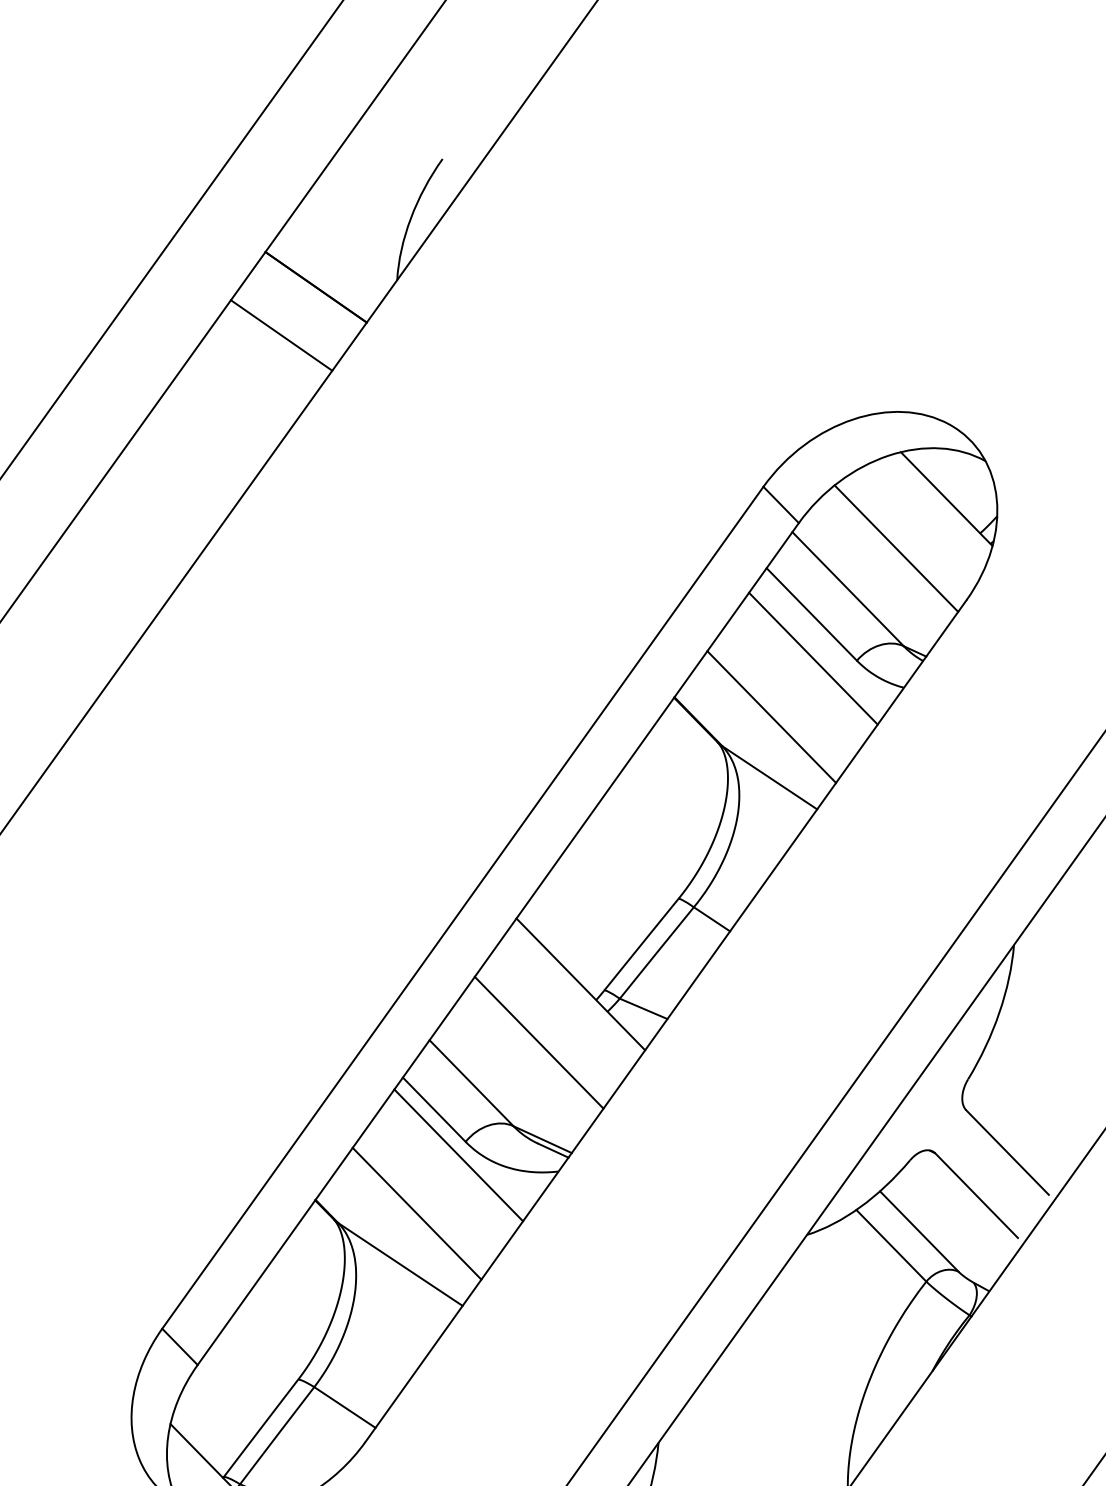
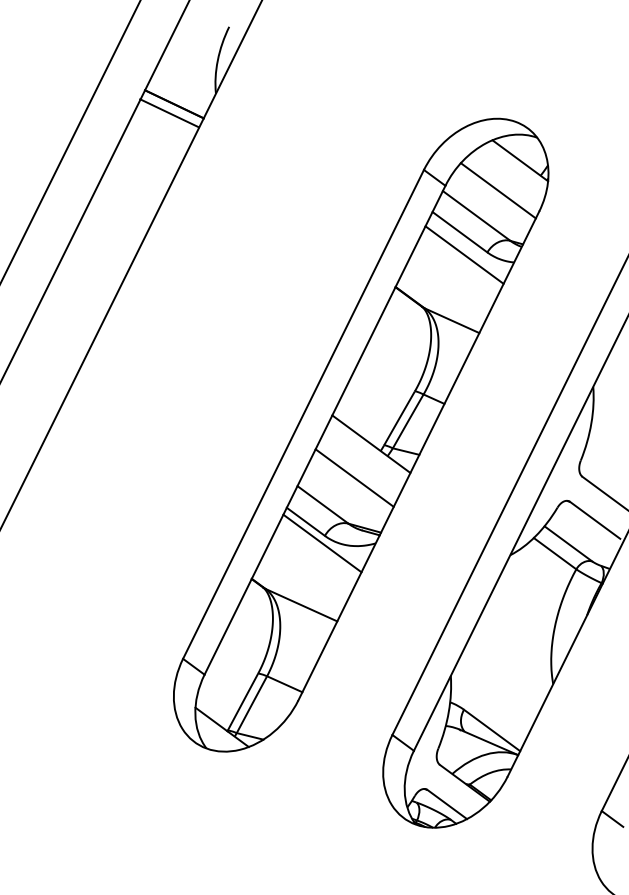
line: (281, 335) -> (169, 113), moved
line: (771, 716) -> (447, 288), removed
line: (416, 1213) -> (305, 577), removed

